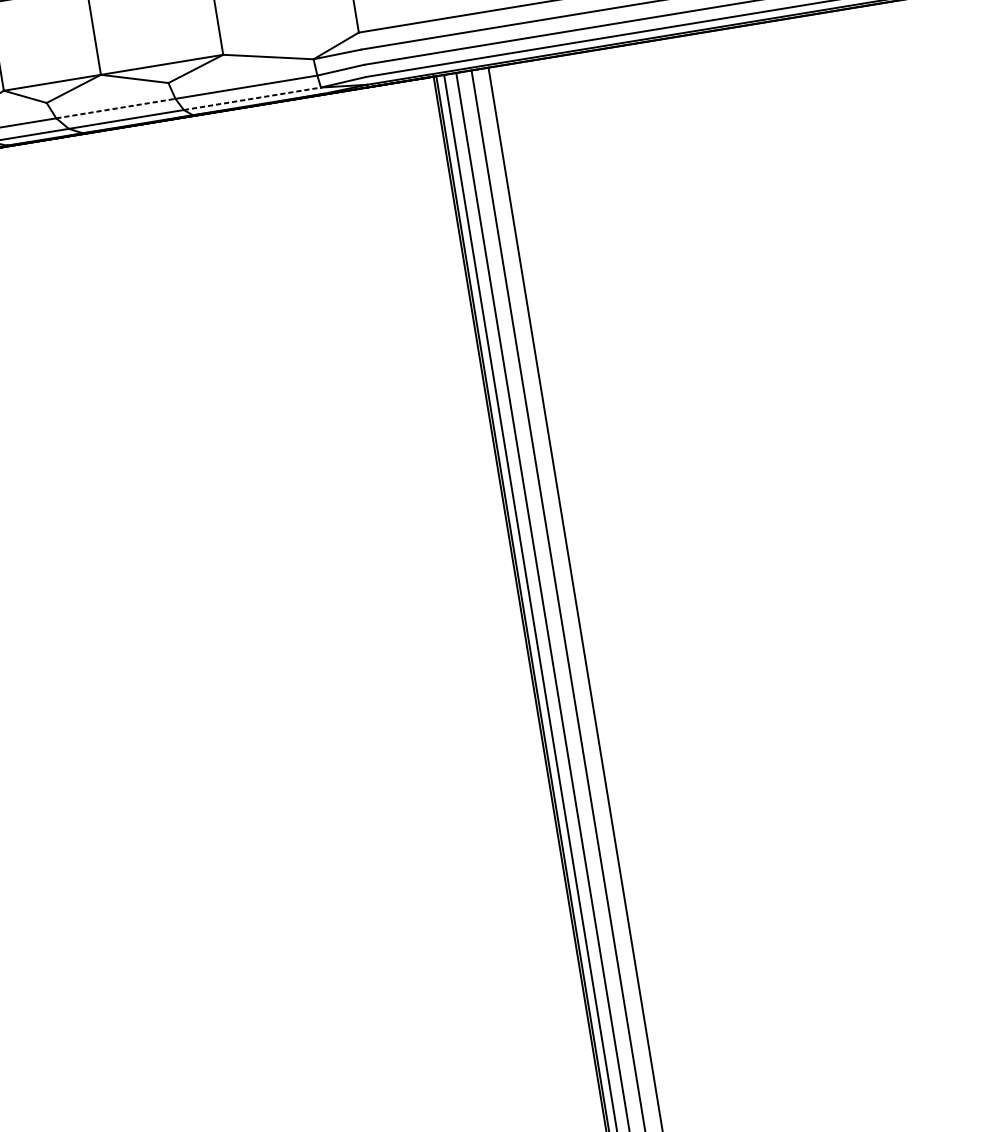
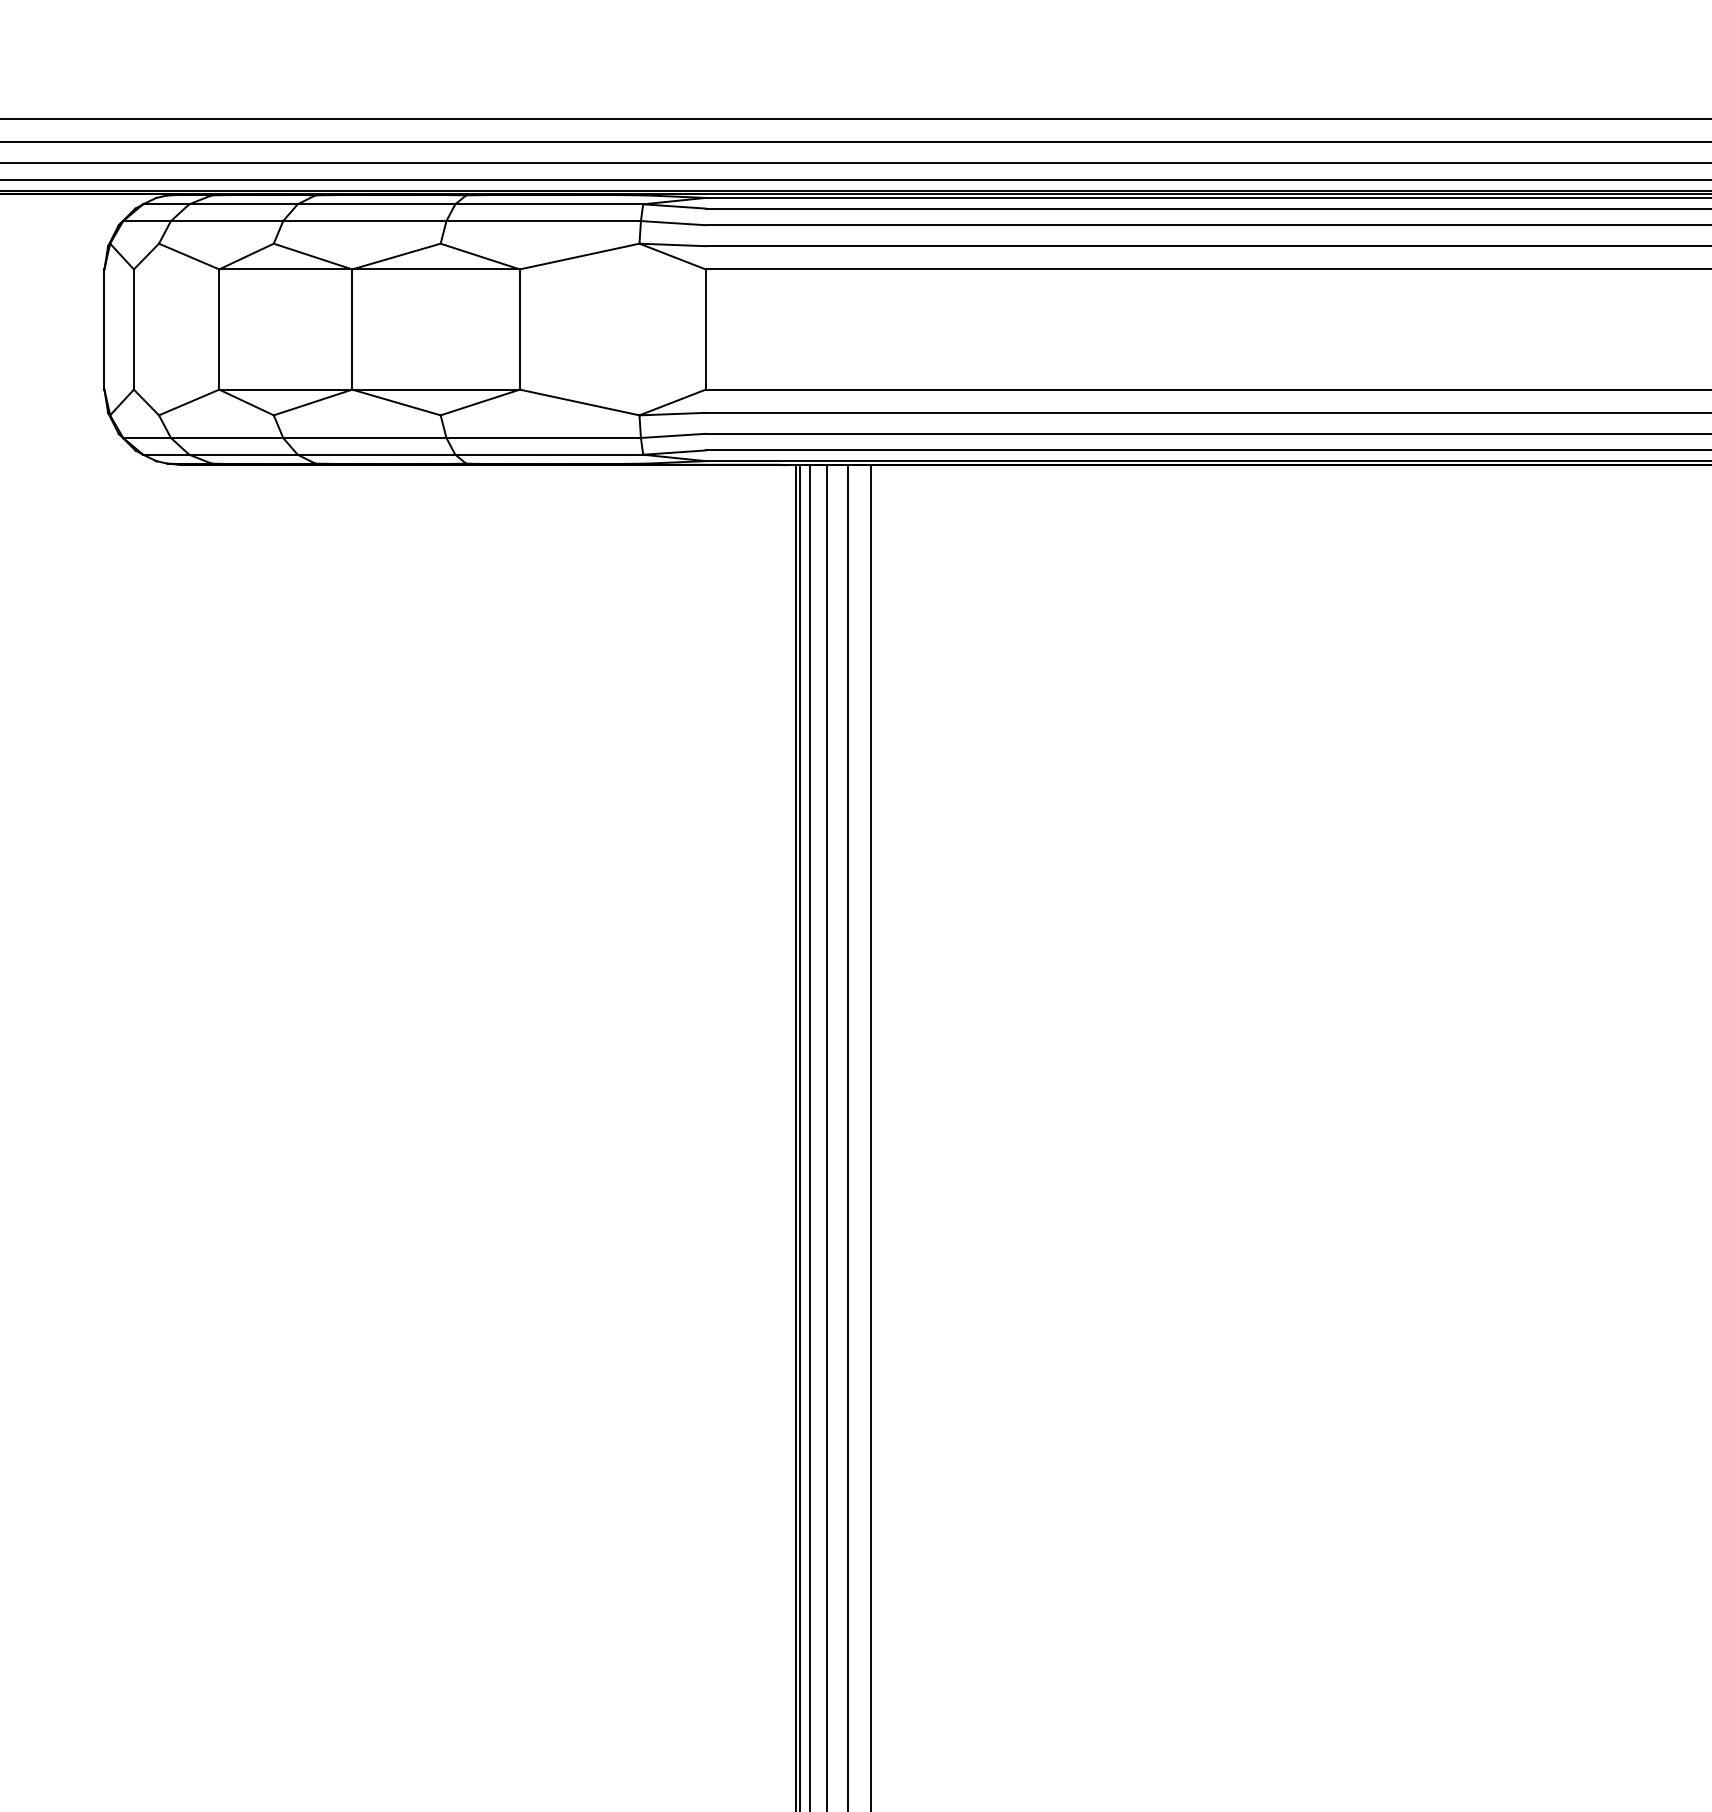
line: (252, 98) -> (549, 454), dashed -> solid
line: (115, 108) -> (364, 437), dashed -> solid

